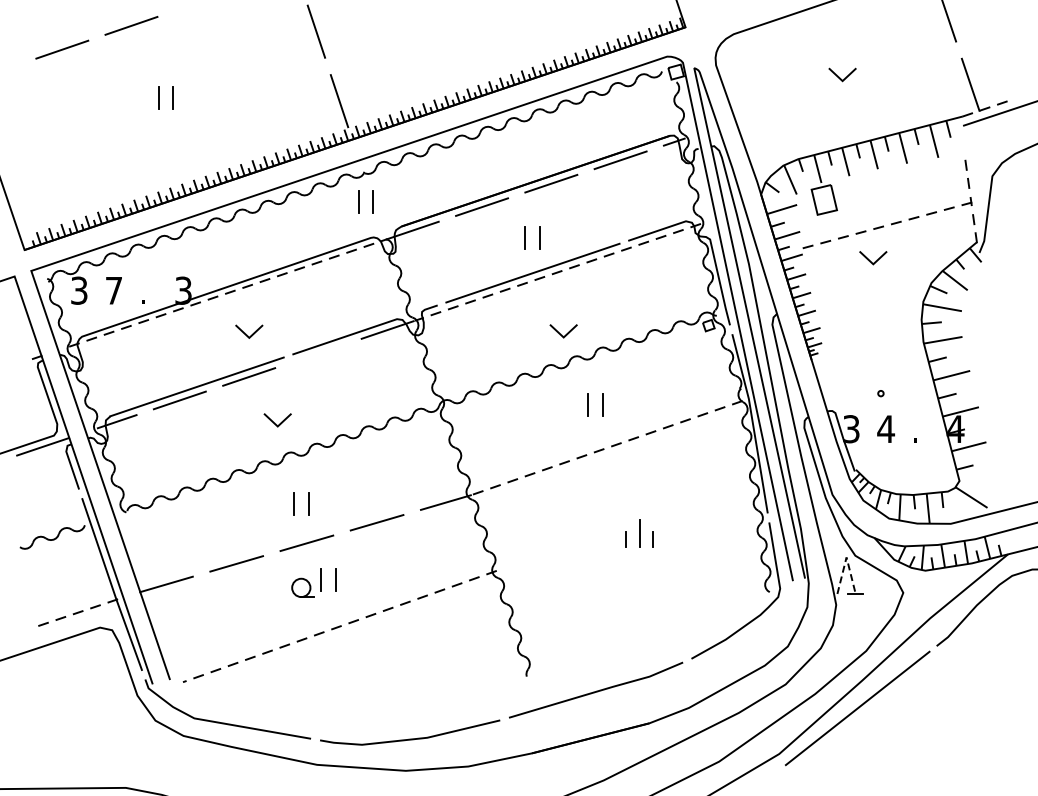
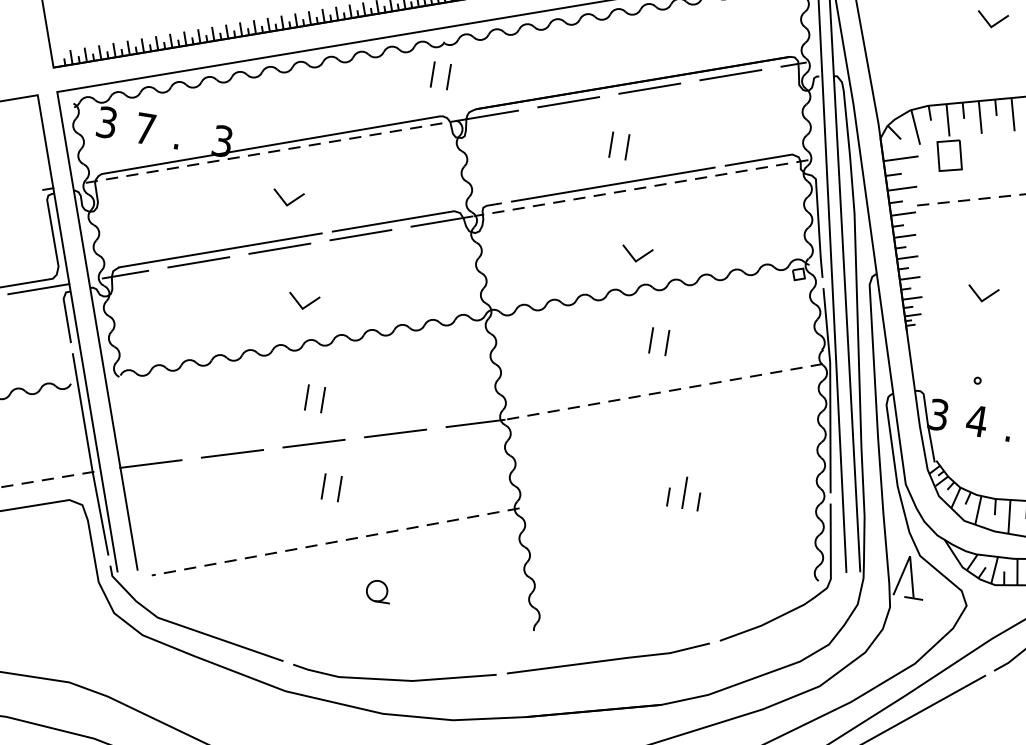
line: (875, 260) -> (984, 297), moved
line: (318, 353) -> (360, 235), added
line: (846, 557) -> (910, 556), dashed -> solid
part: (302, 587) -> (378, 590), moved

